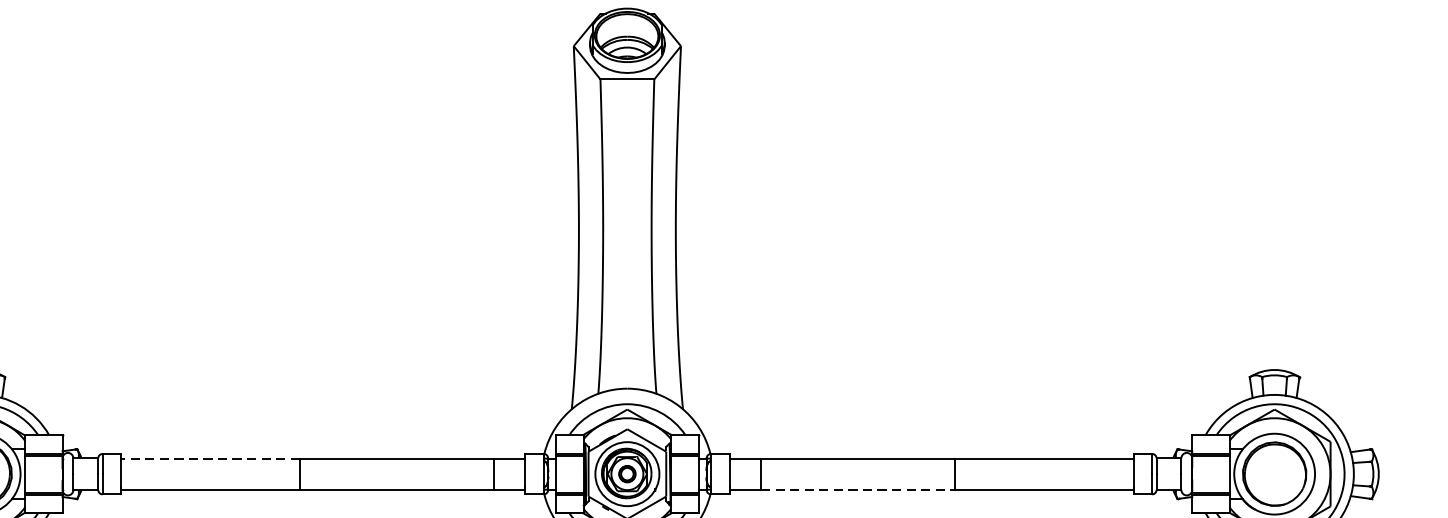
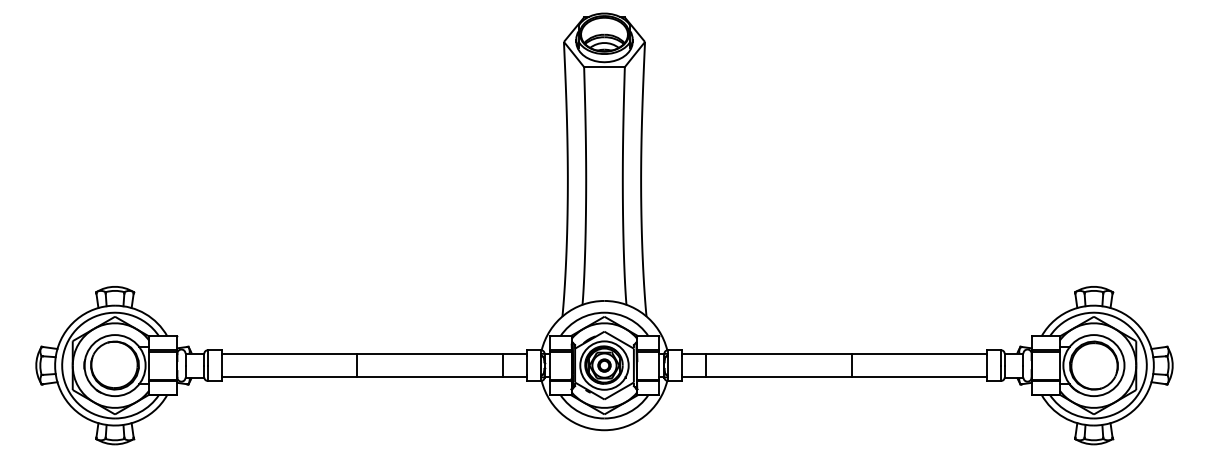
line: (210, 458) -> (289, 353), dashed -> solid
line: (858, 489) -> (779, 377), dashed -> solid

